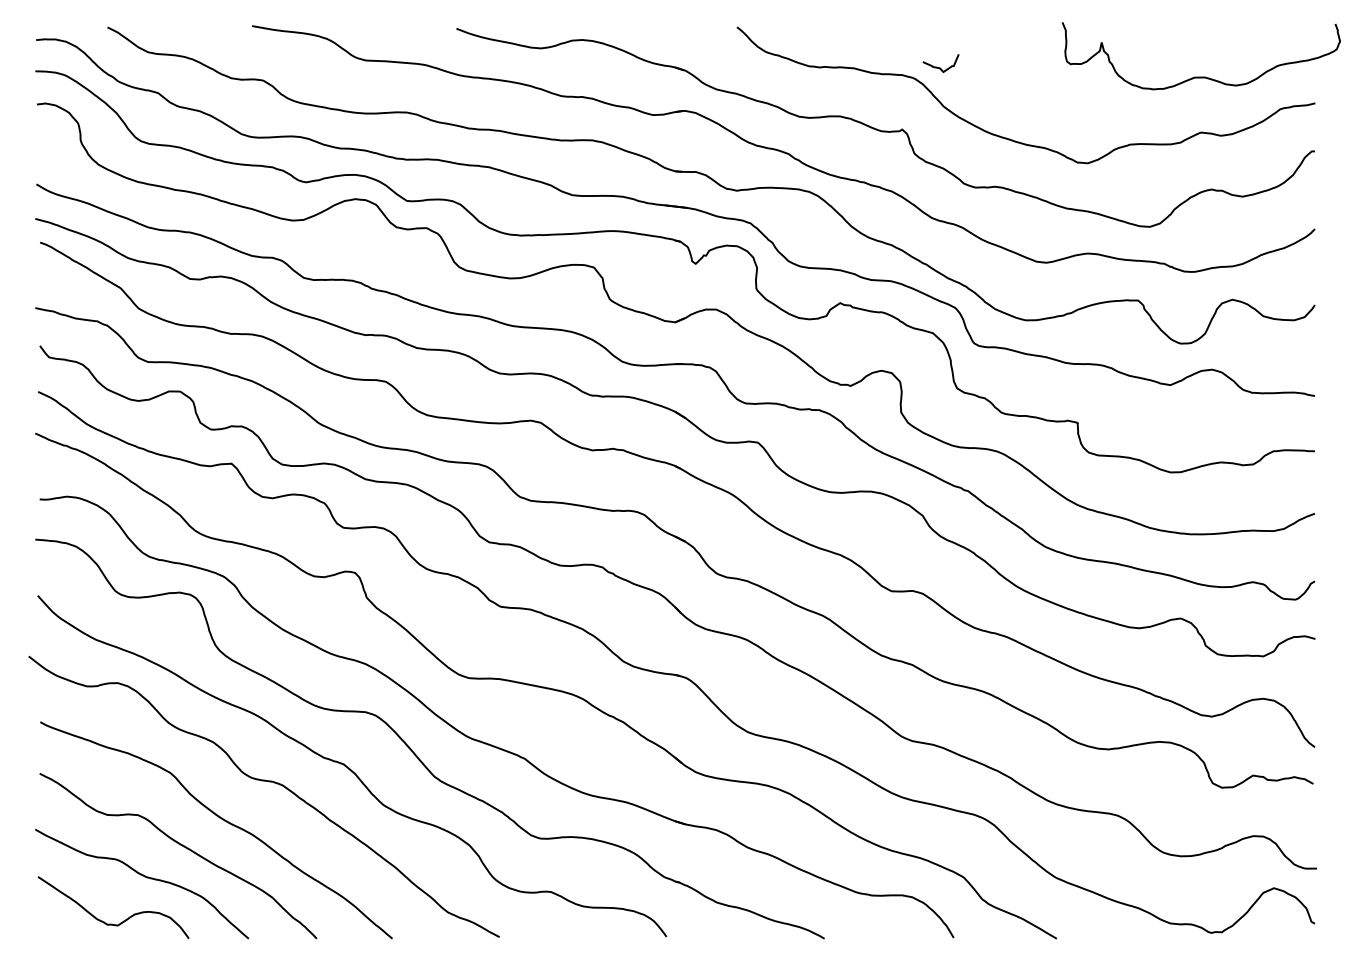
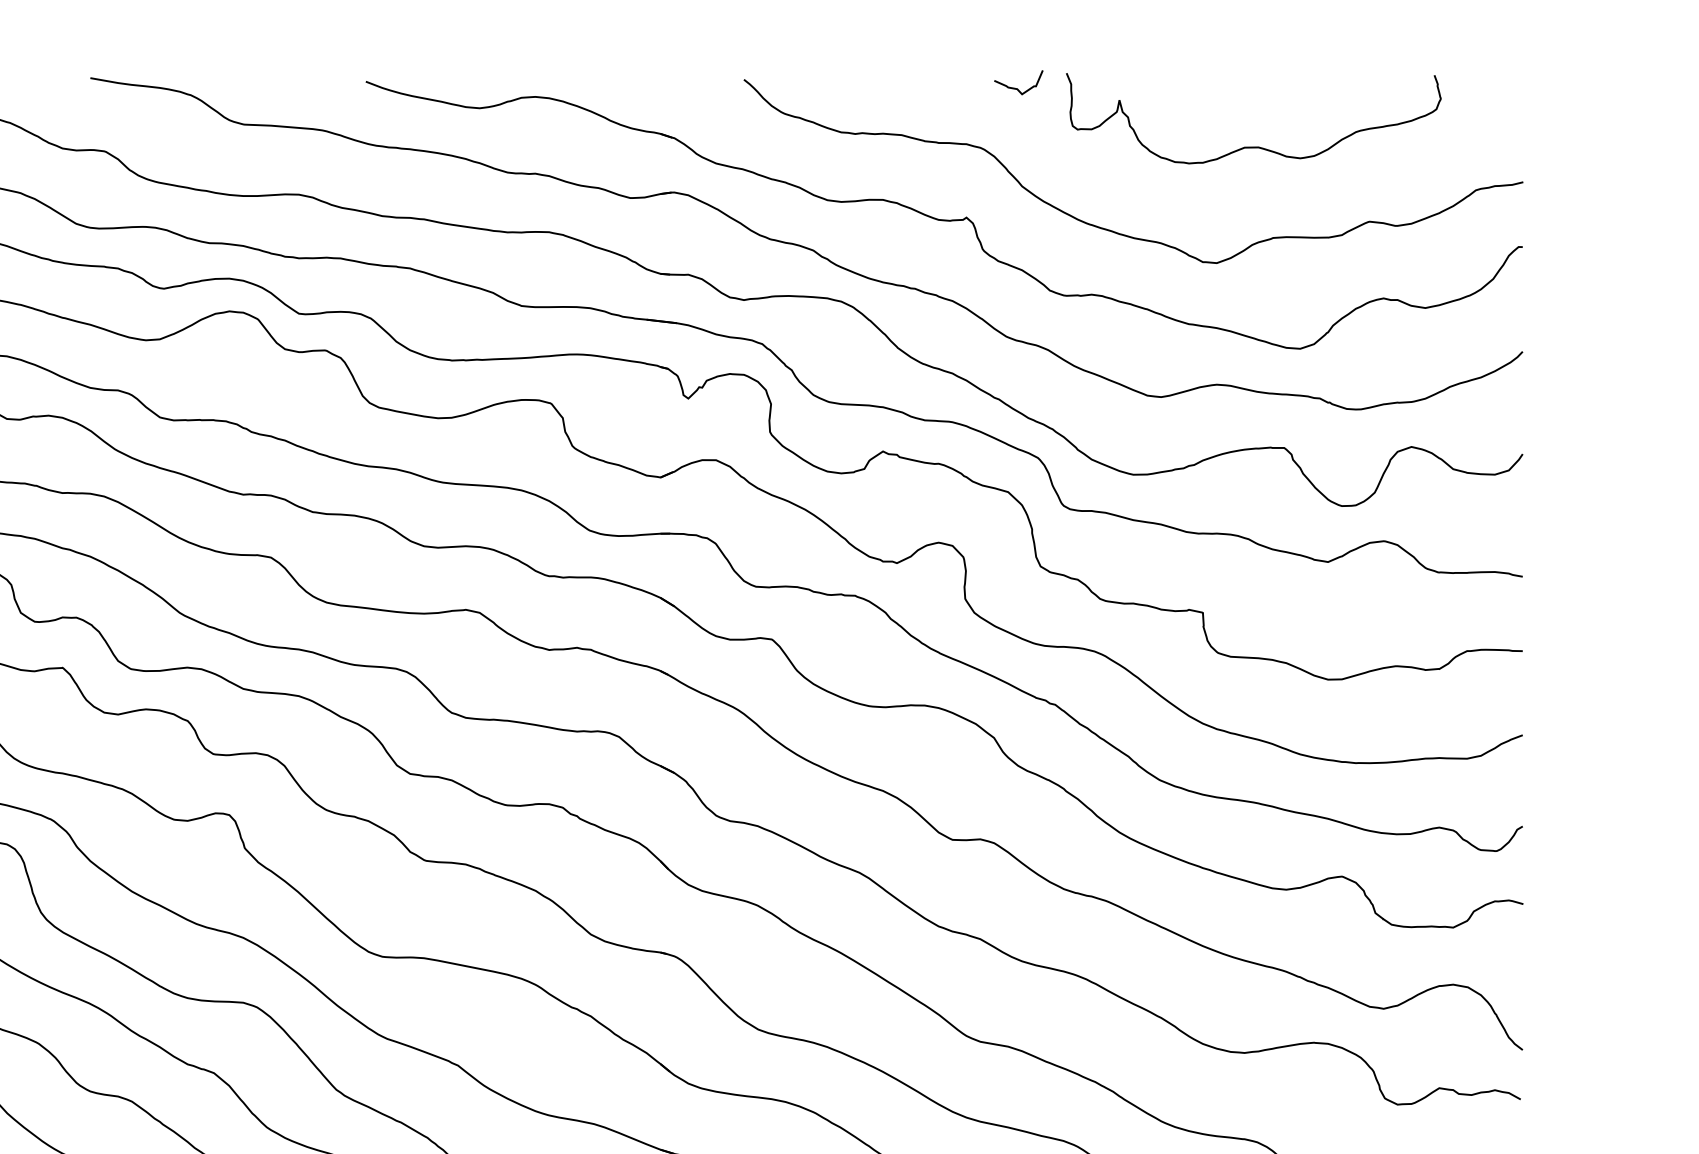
curve: (940, 67) -> (1018, 88), moved
curve: (1200, 76) -> (1252, 146), moved

